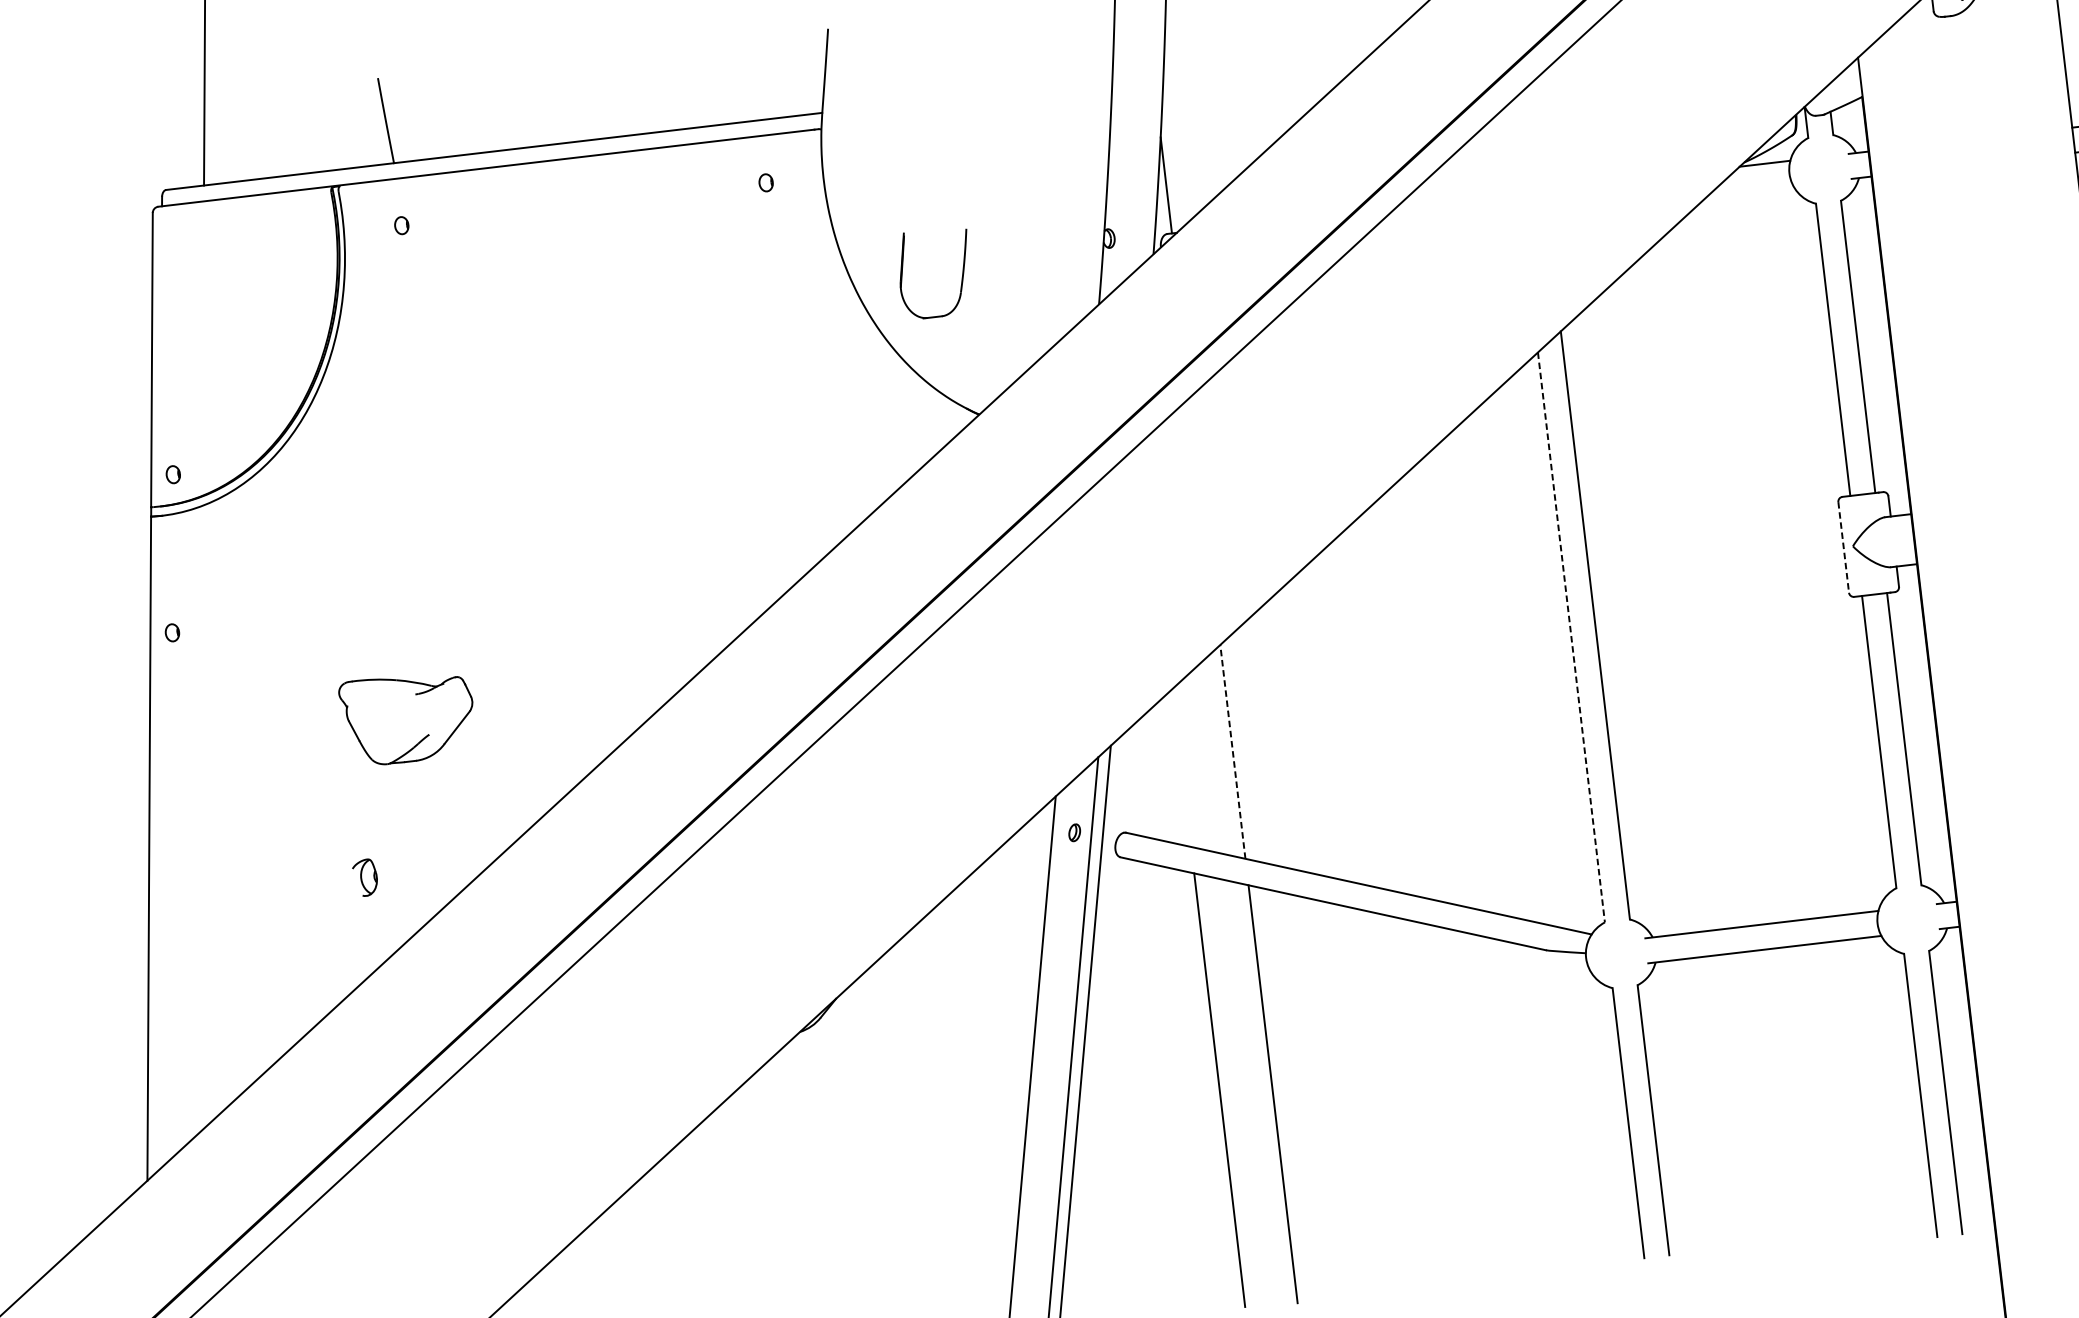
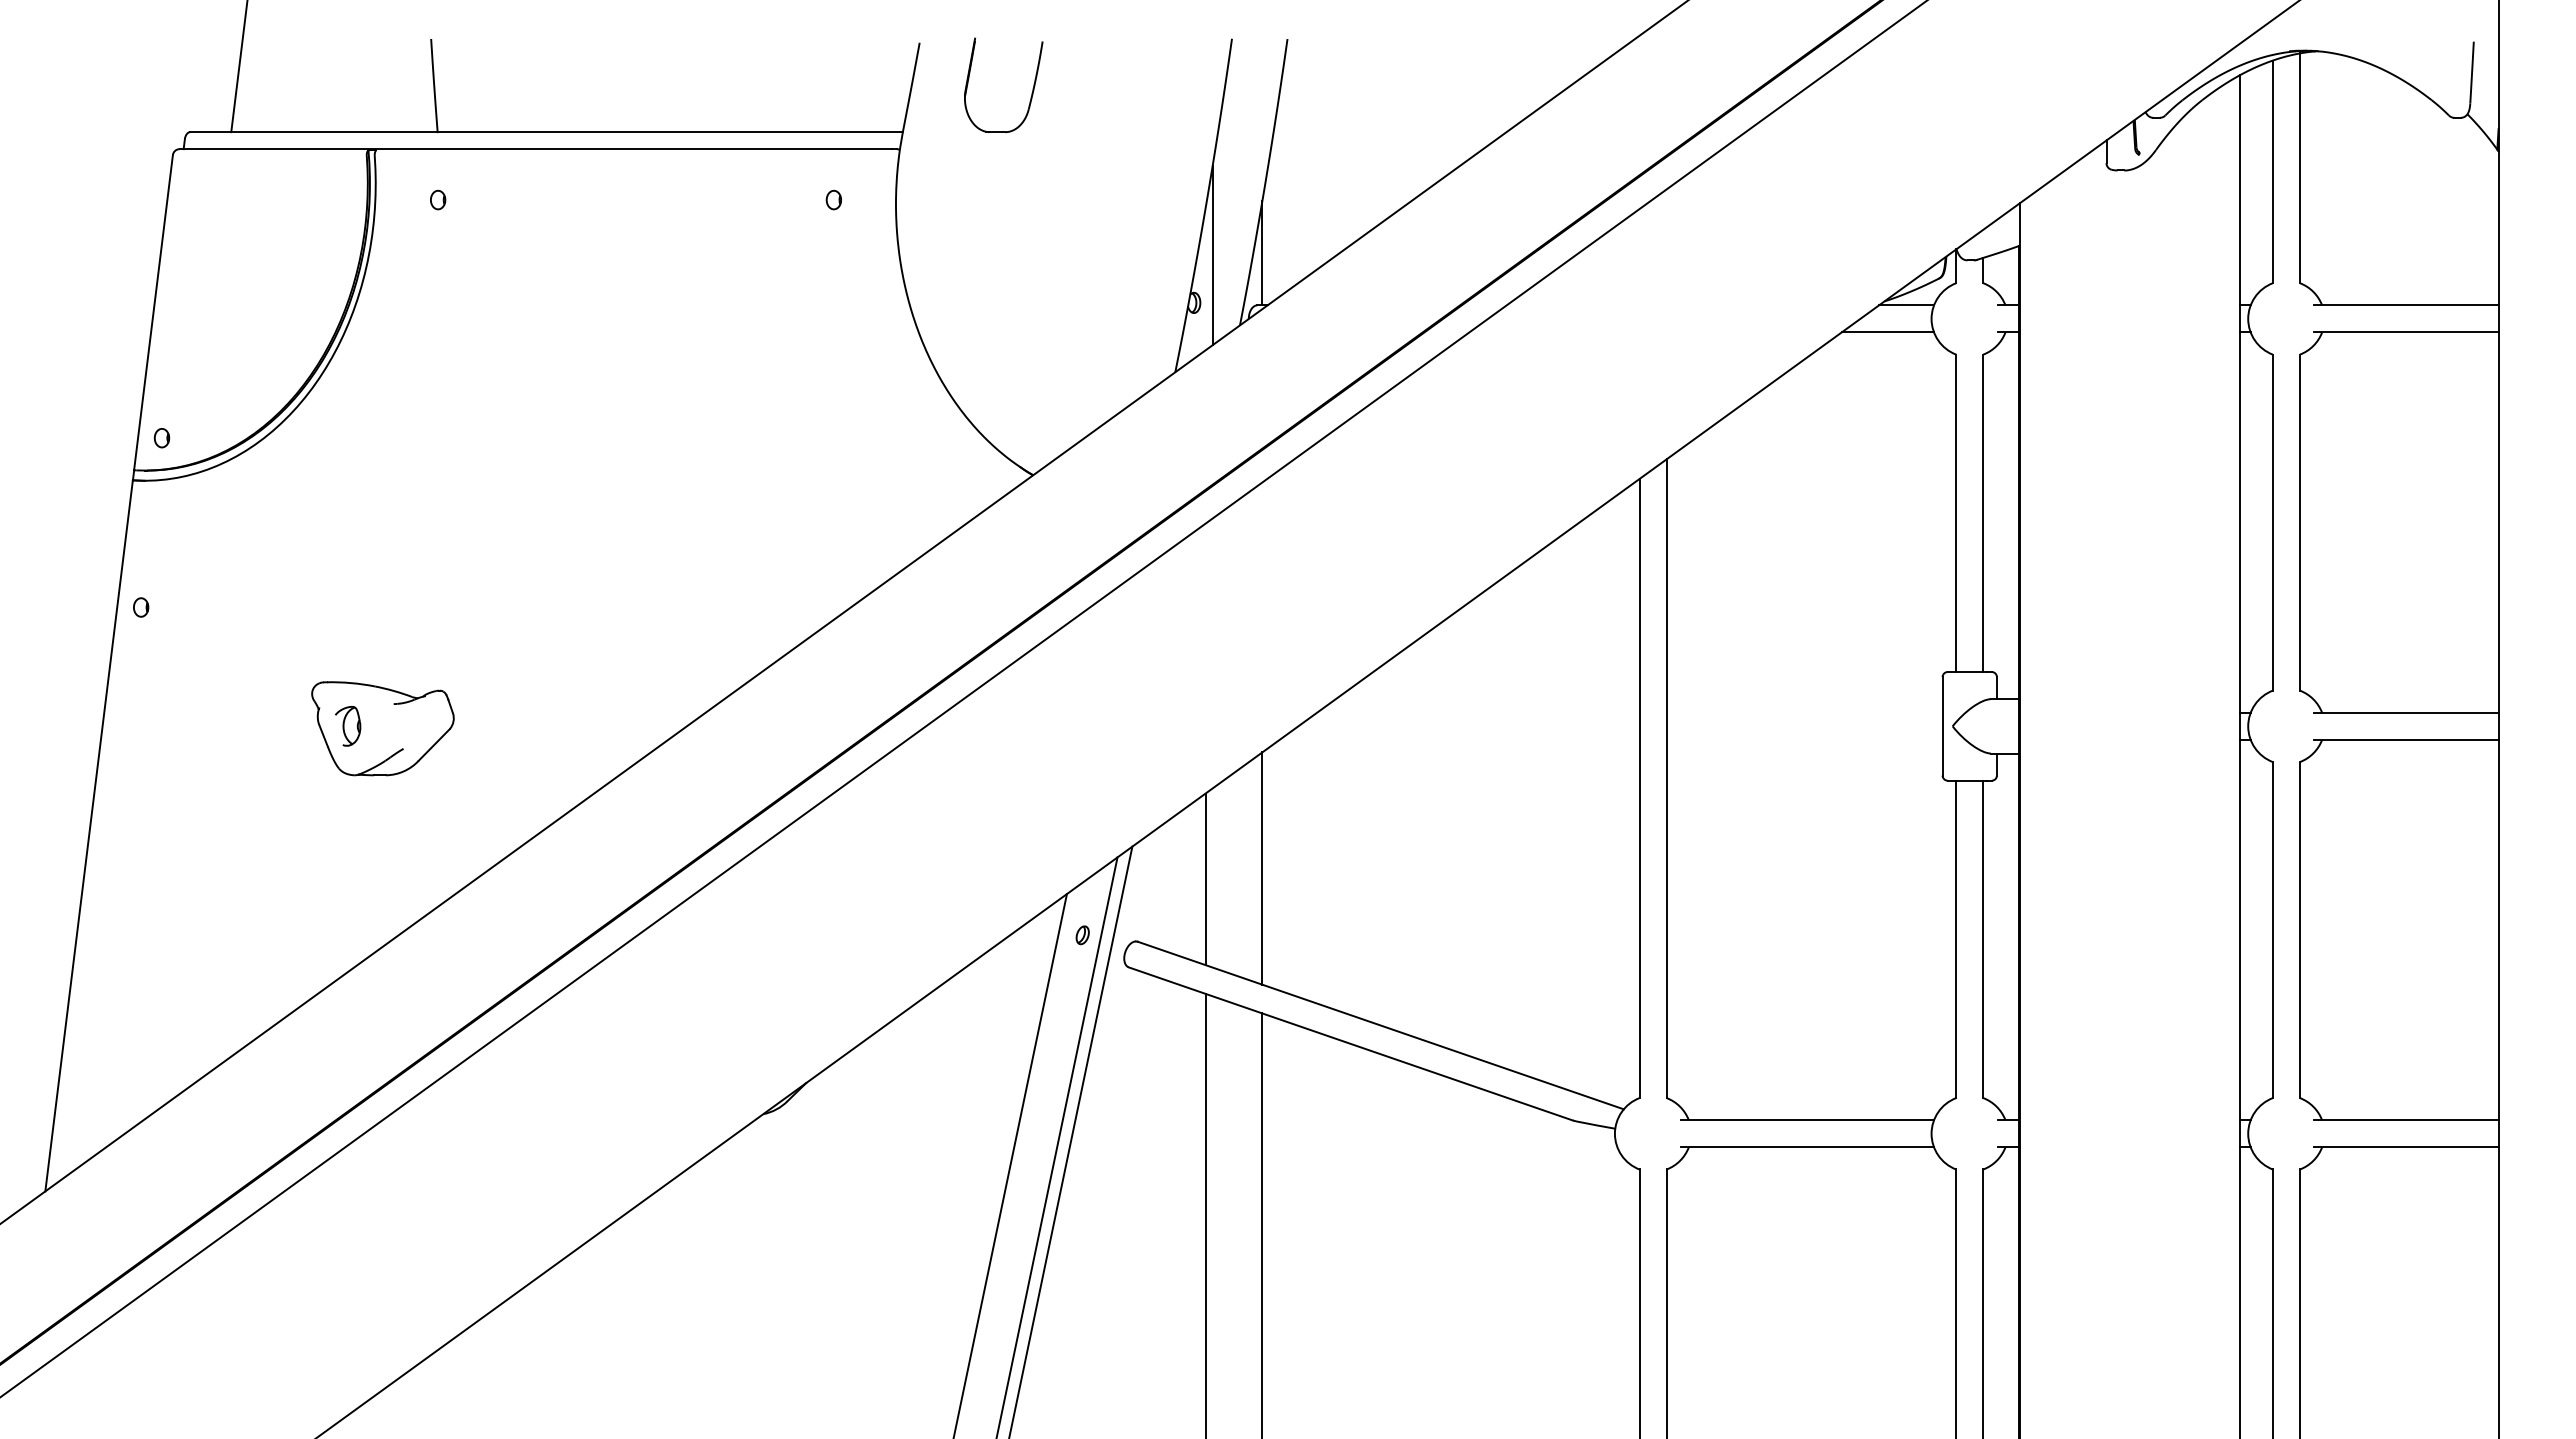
line: (1750, 190) -> (1887, 332), added
line: (1120, 192) -> (1212, 255), added
part: (962, 273) -> (1032, 88), moved
line: (1843, 547) -> (1942, 726), dashed -> solid
line: (1571, 637) -> (1639, 788), dashed -> solid
line: (1232, 751) -> (1262, 868), dashed -> solid
line: (1181, 768) -> (1205, 879), added
part: (365, 877) -> (348, 726), moved

